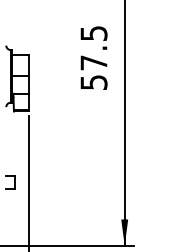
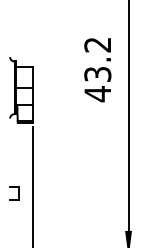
text: (93, 58) -> (97, 69), 57.5 -> 43.2

